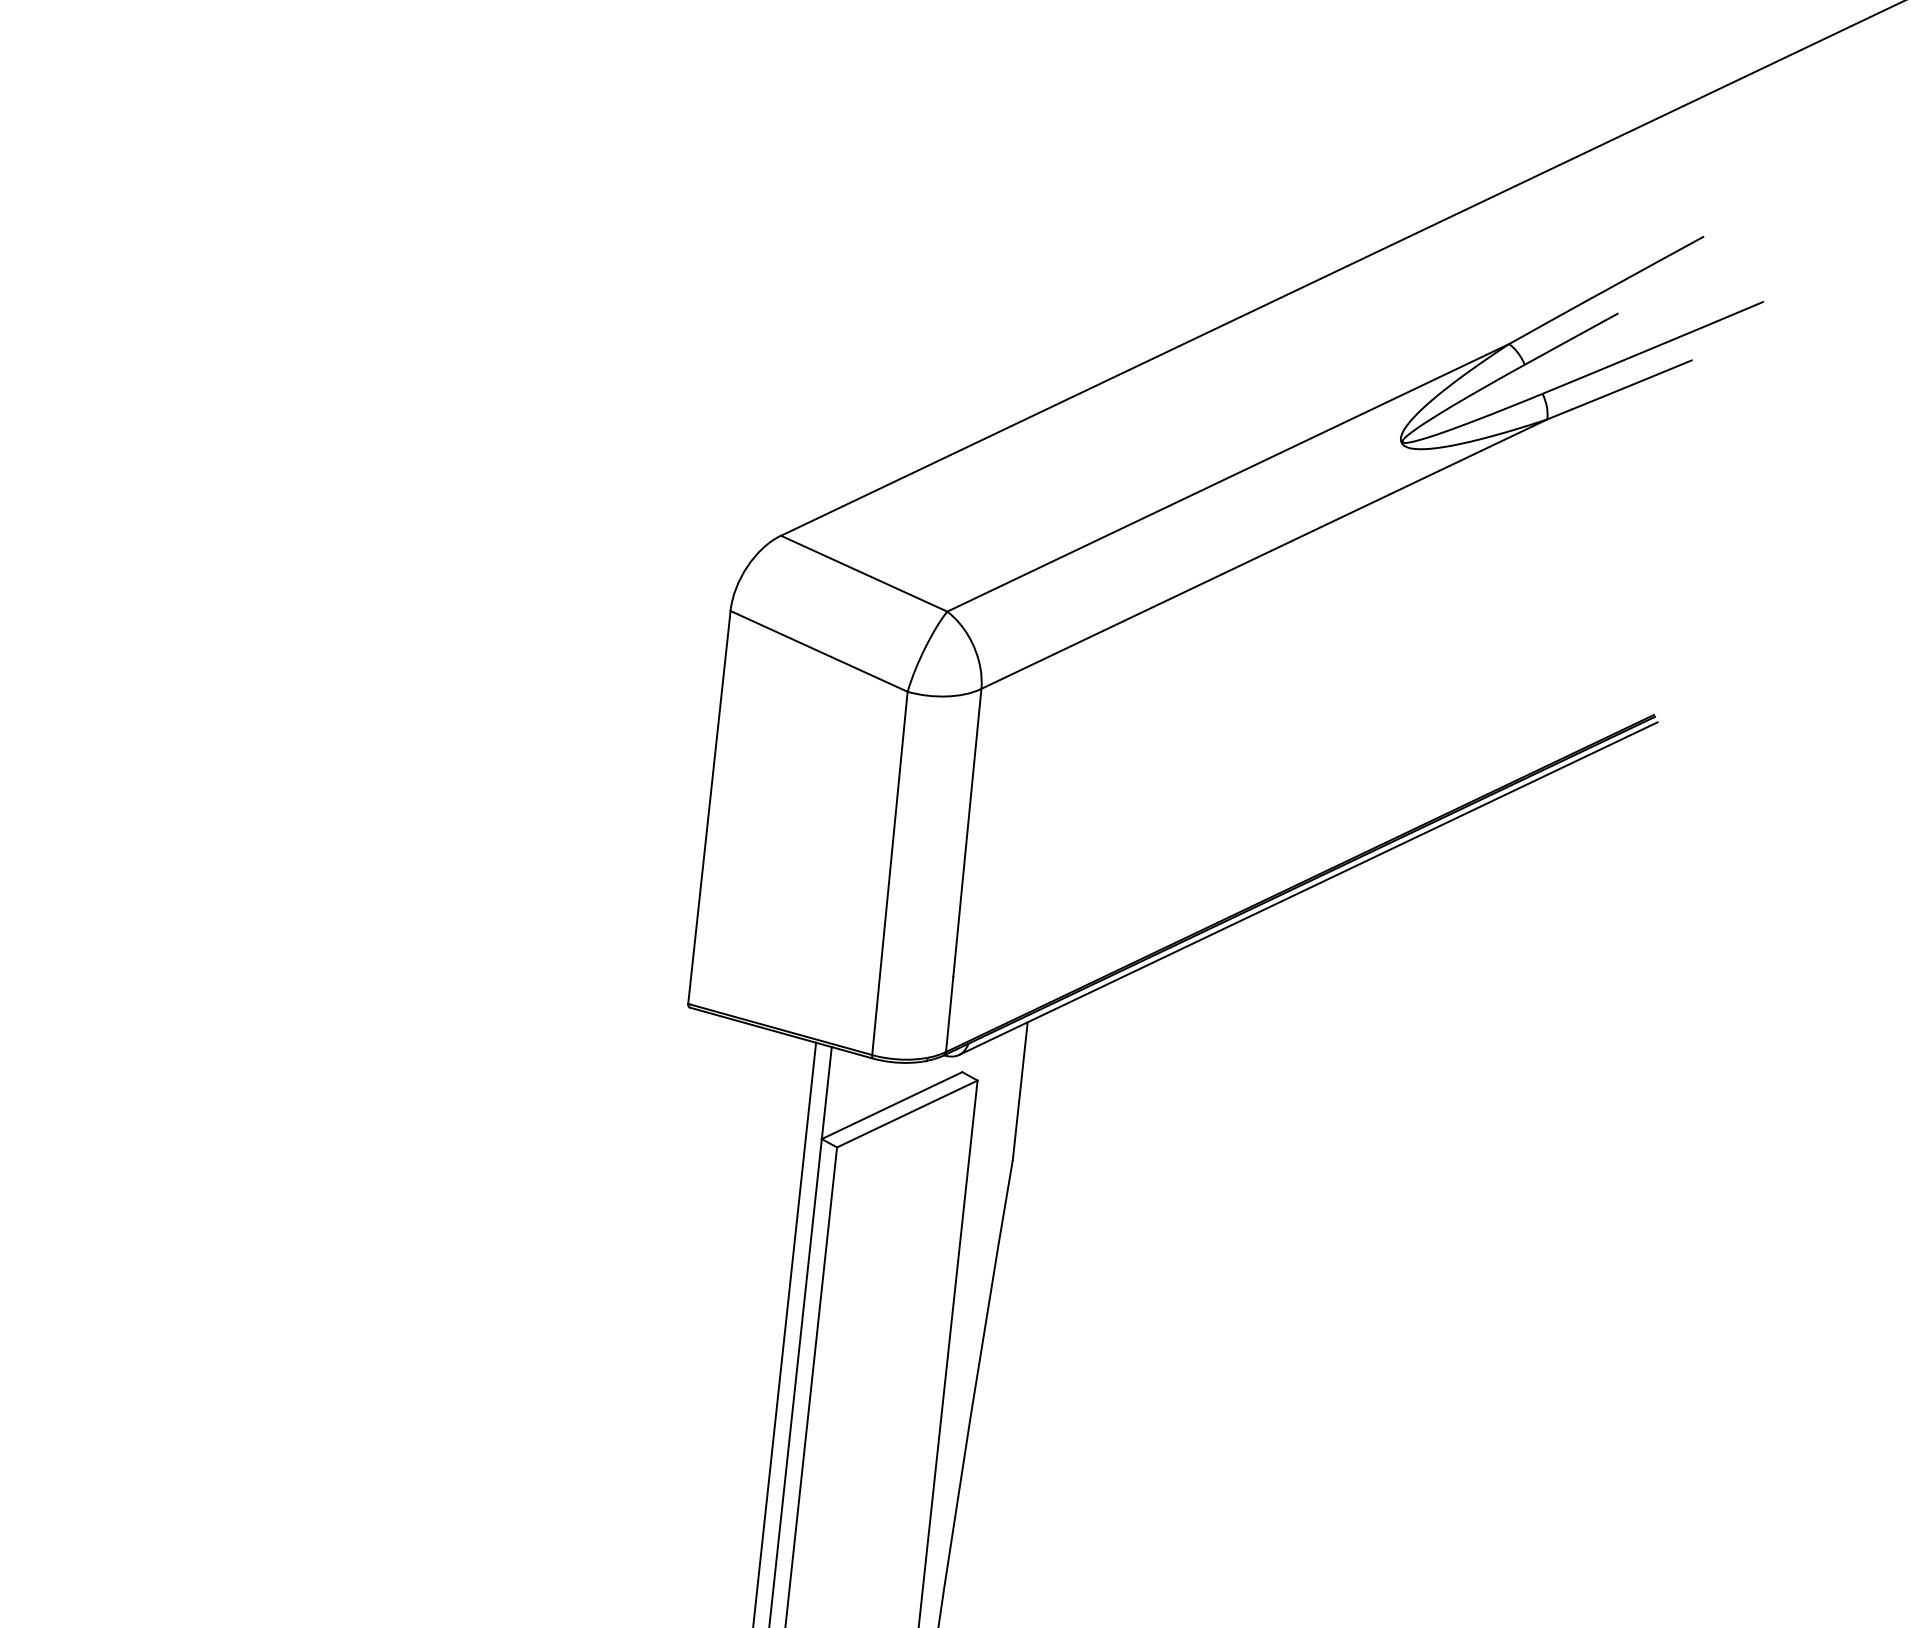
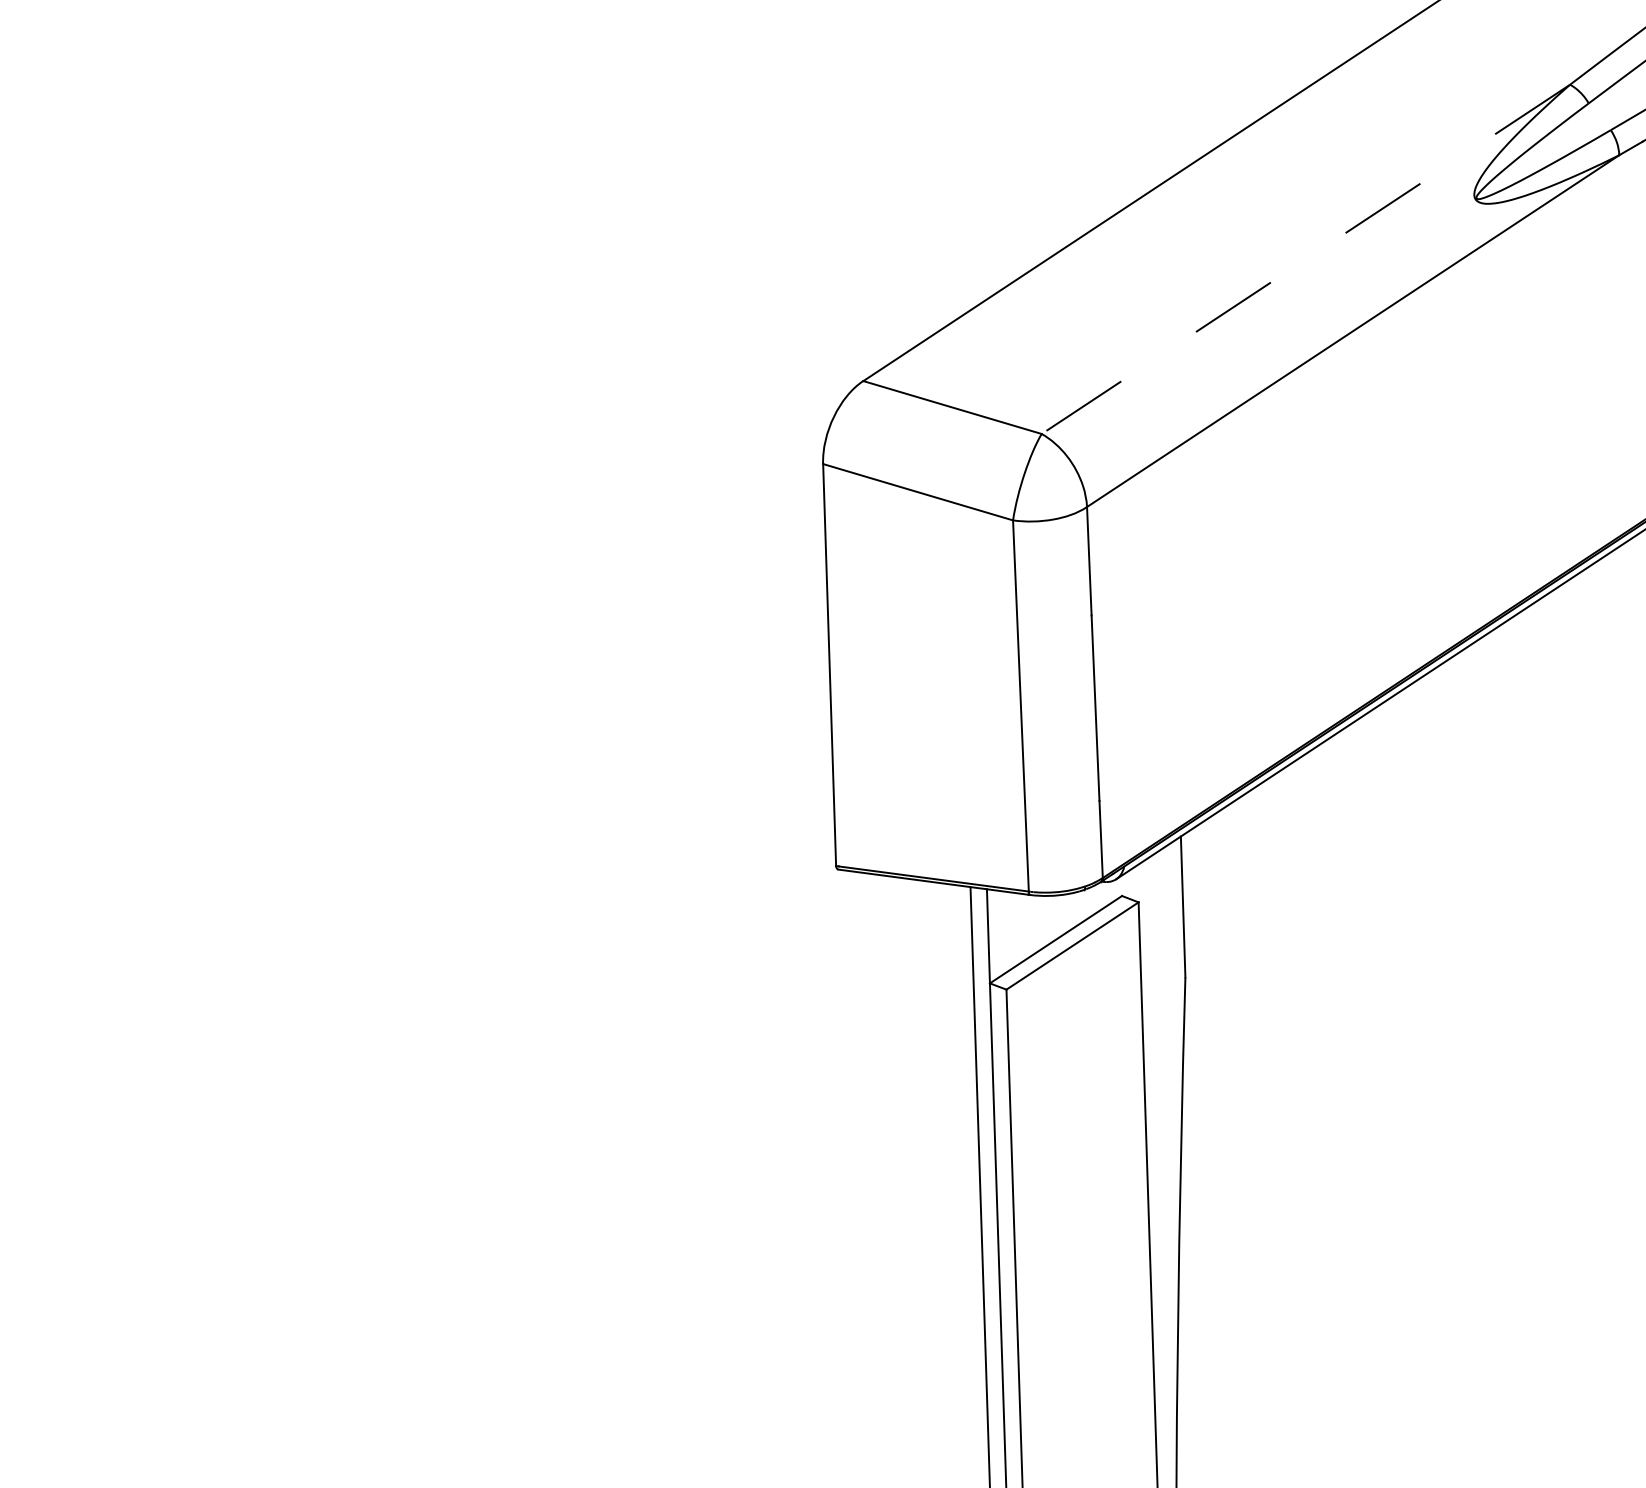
line: (1227, 478) -> (1305, 260), solid -> dashed

